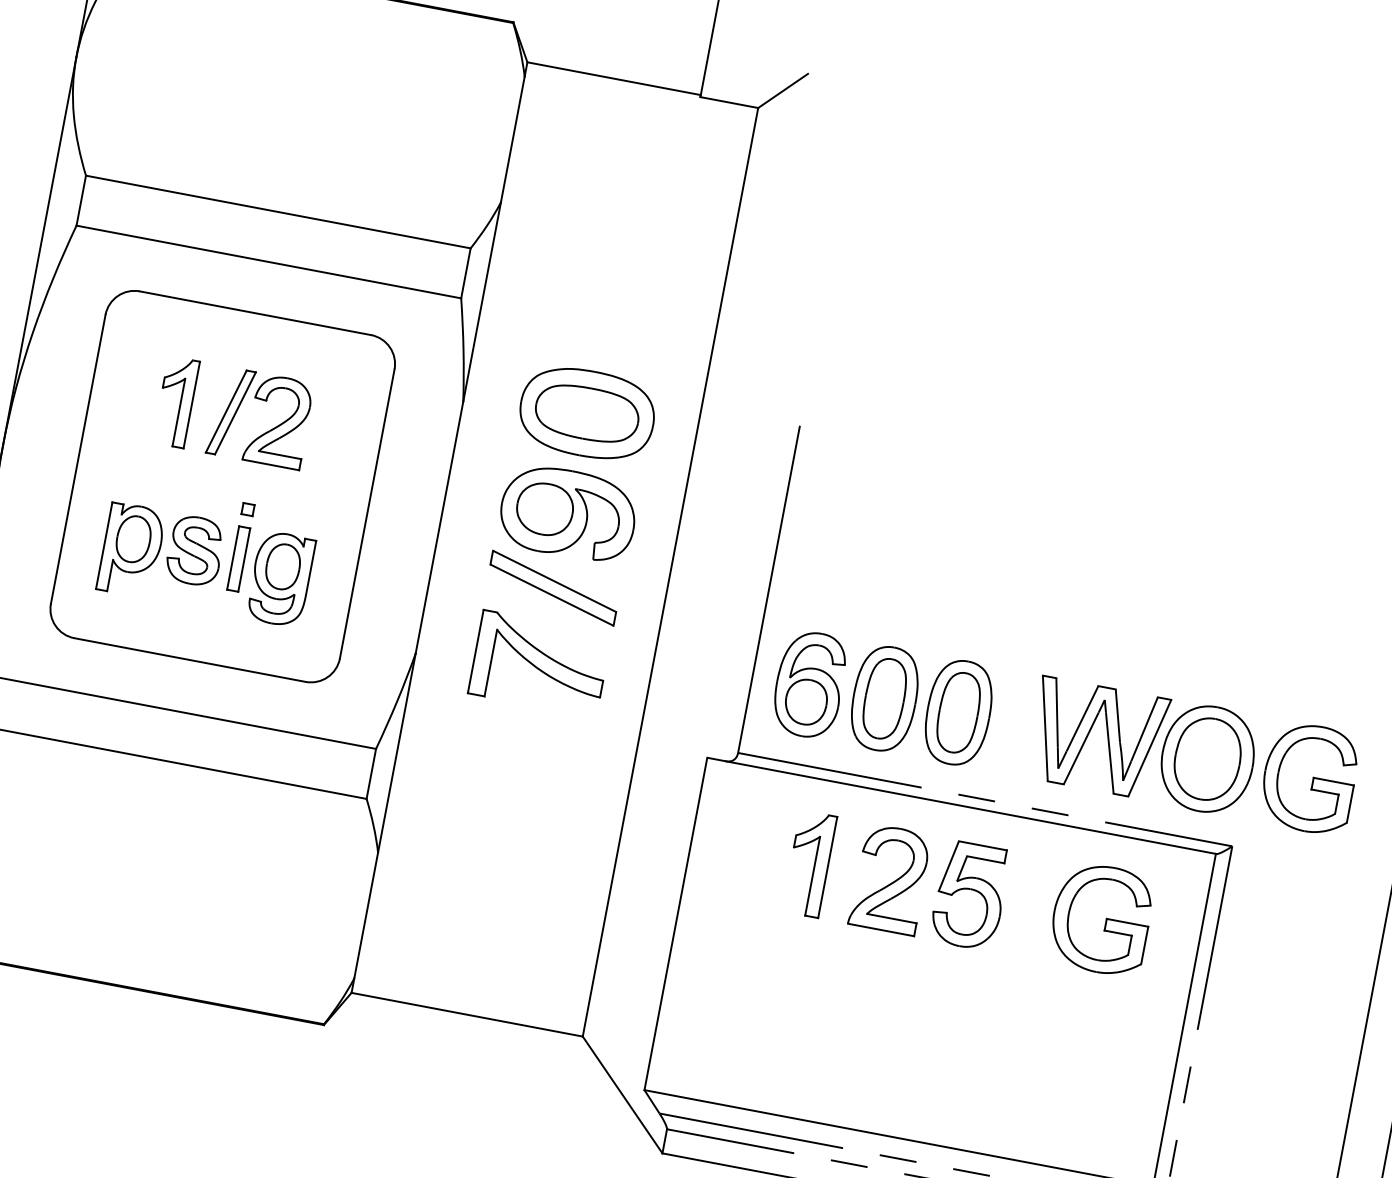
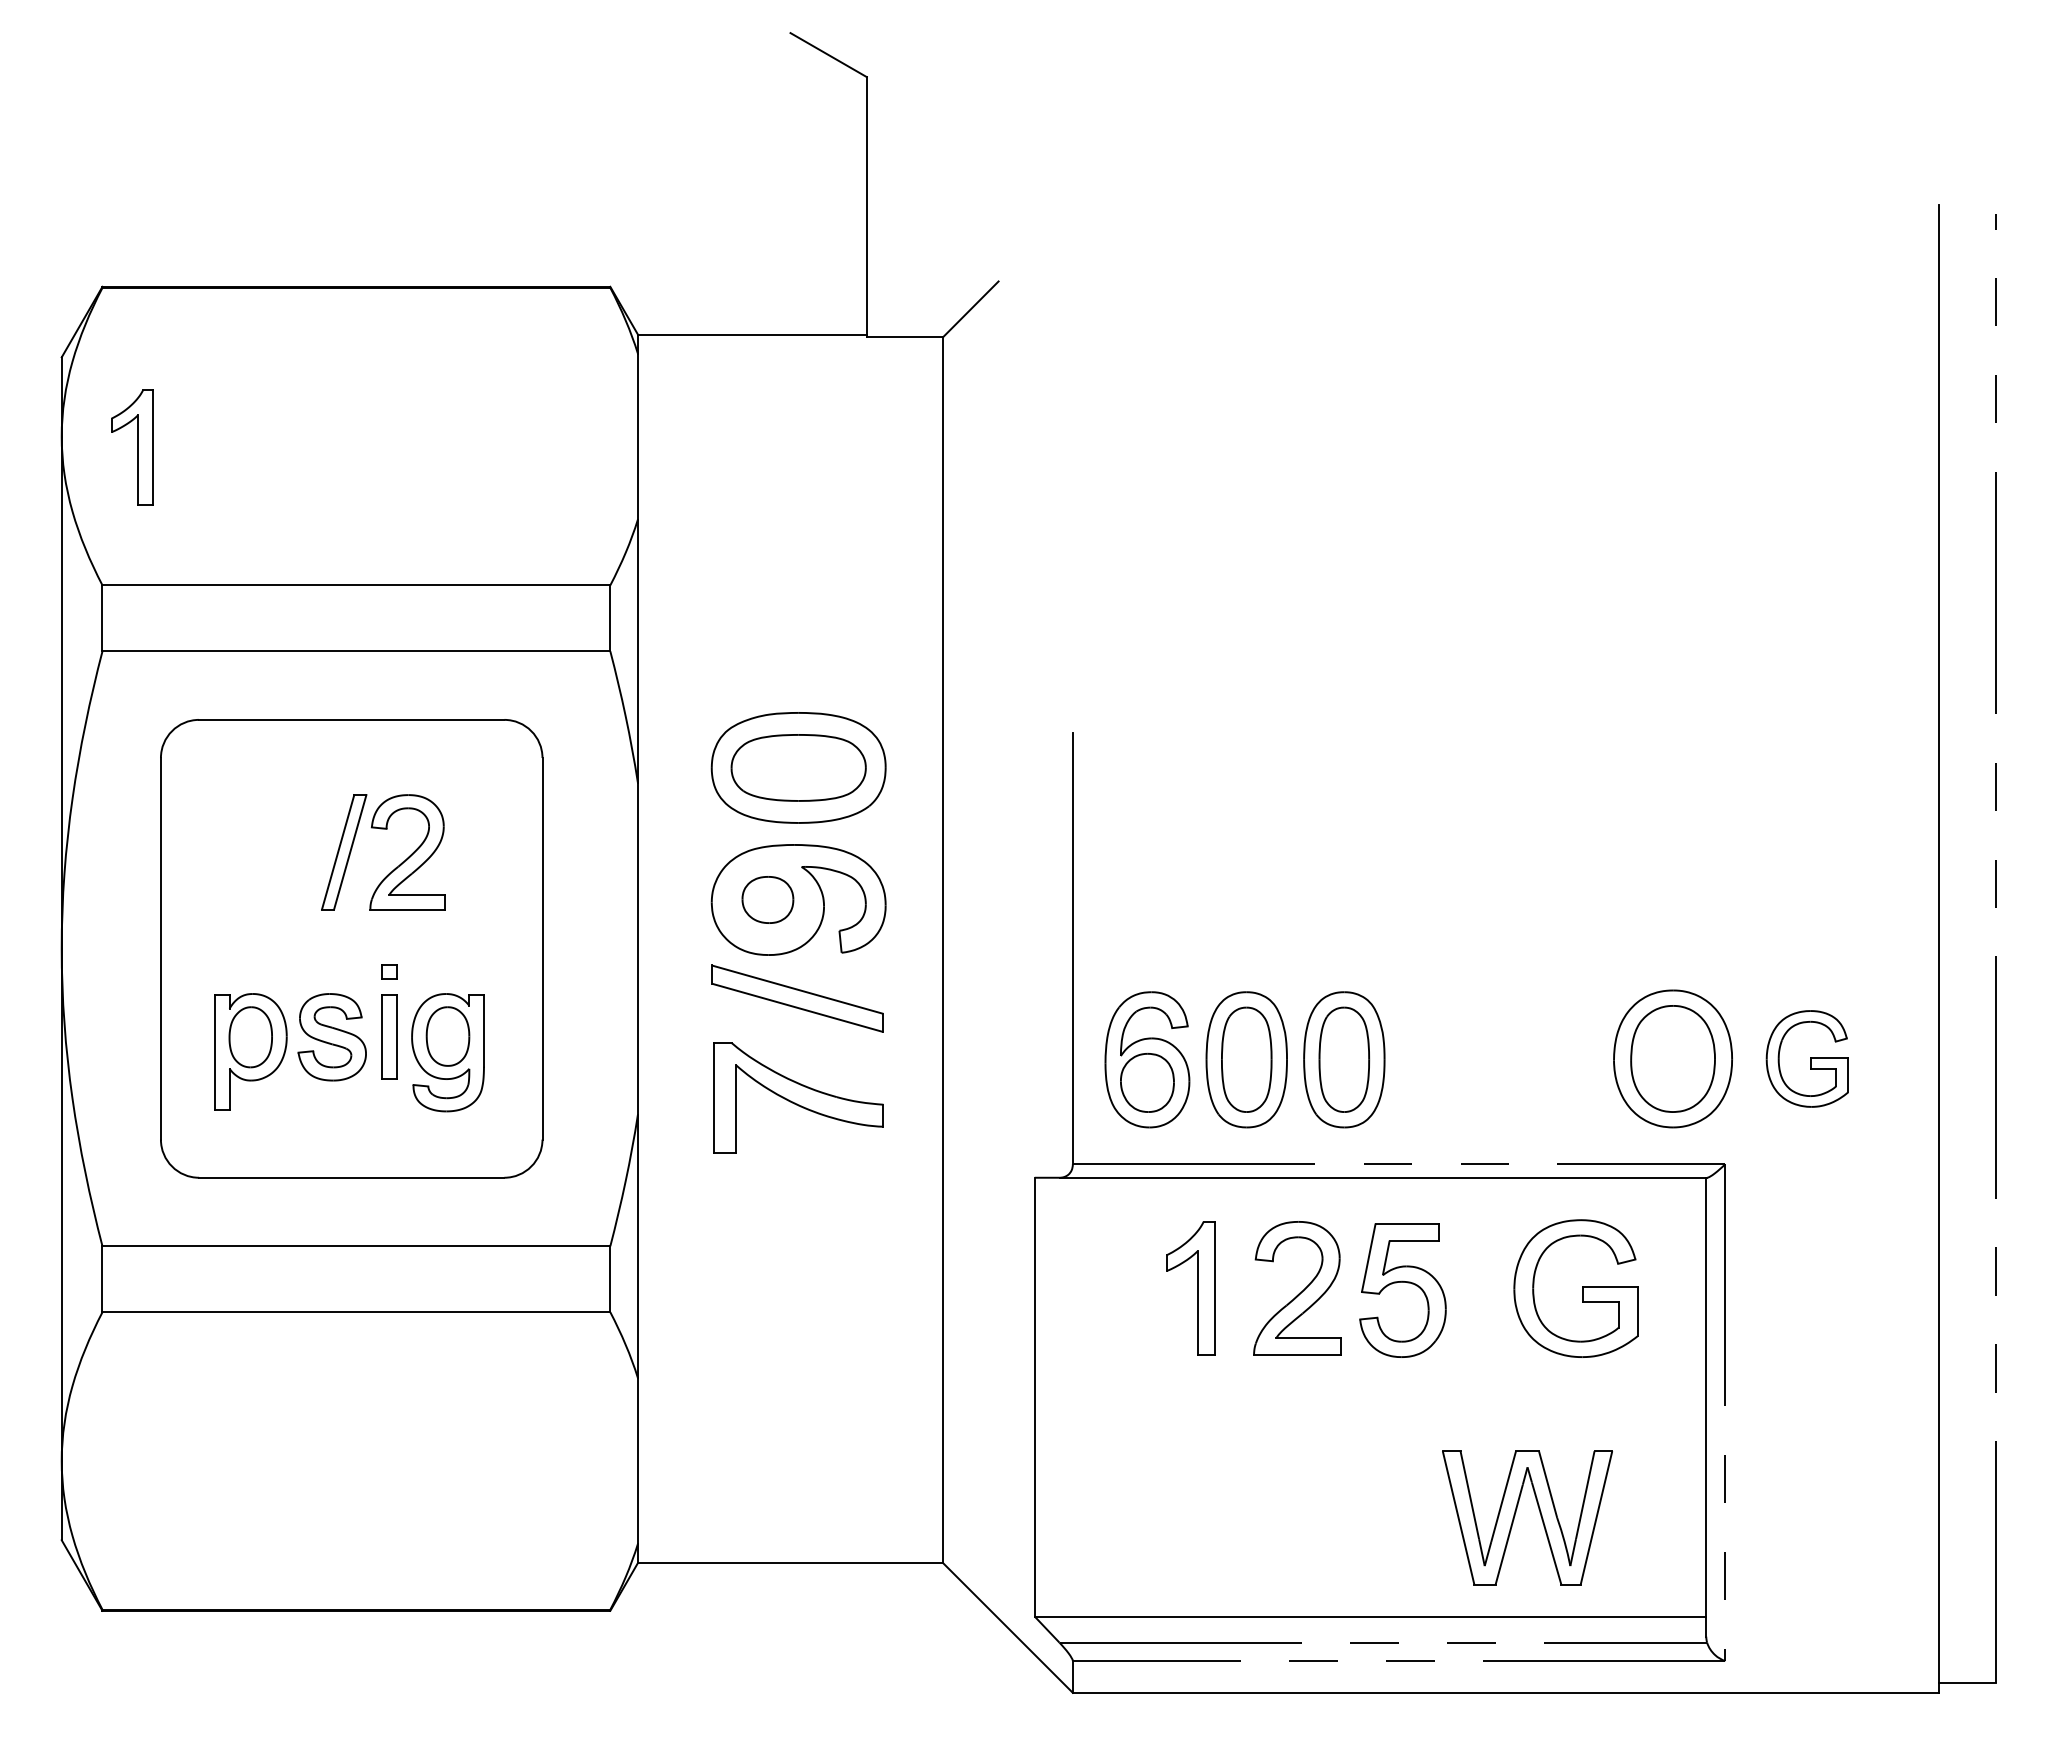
part: (176, 402) -> (132, 447), moved
part: (544, 508) -> (767, 899), size x0.7
part: (1088, 735) -> (1515, 1516), moved
part: (1309, 778) -> (1807, 1058), size x0.7

